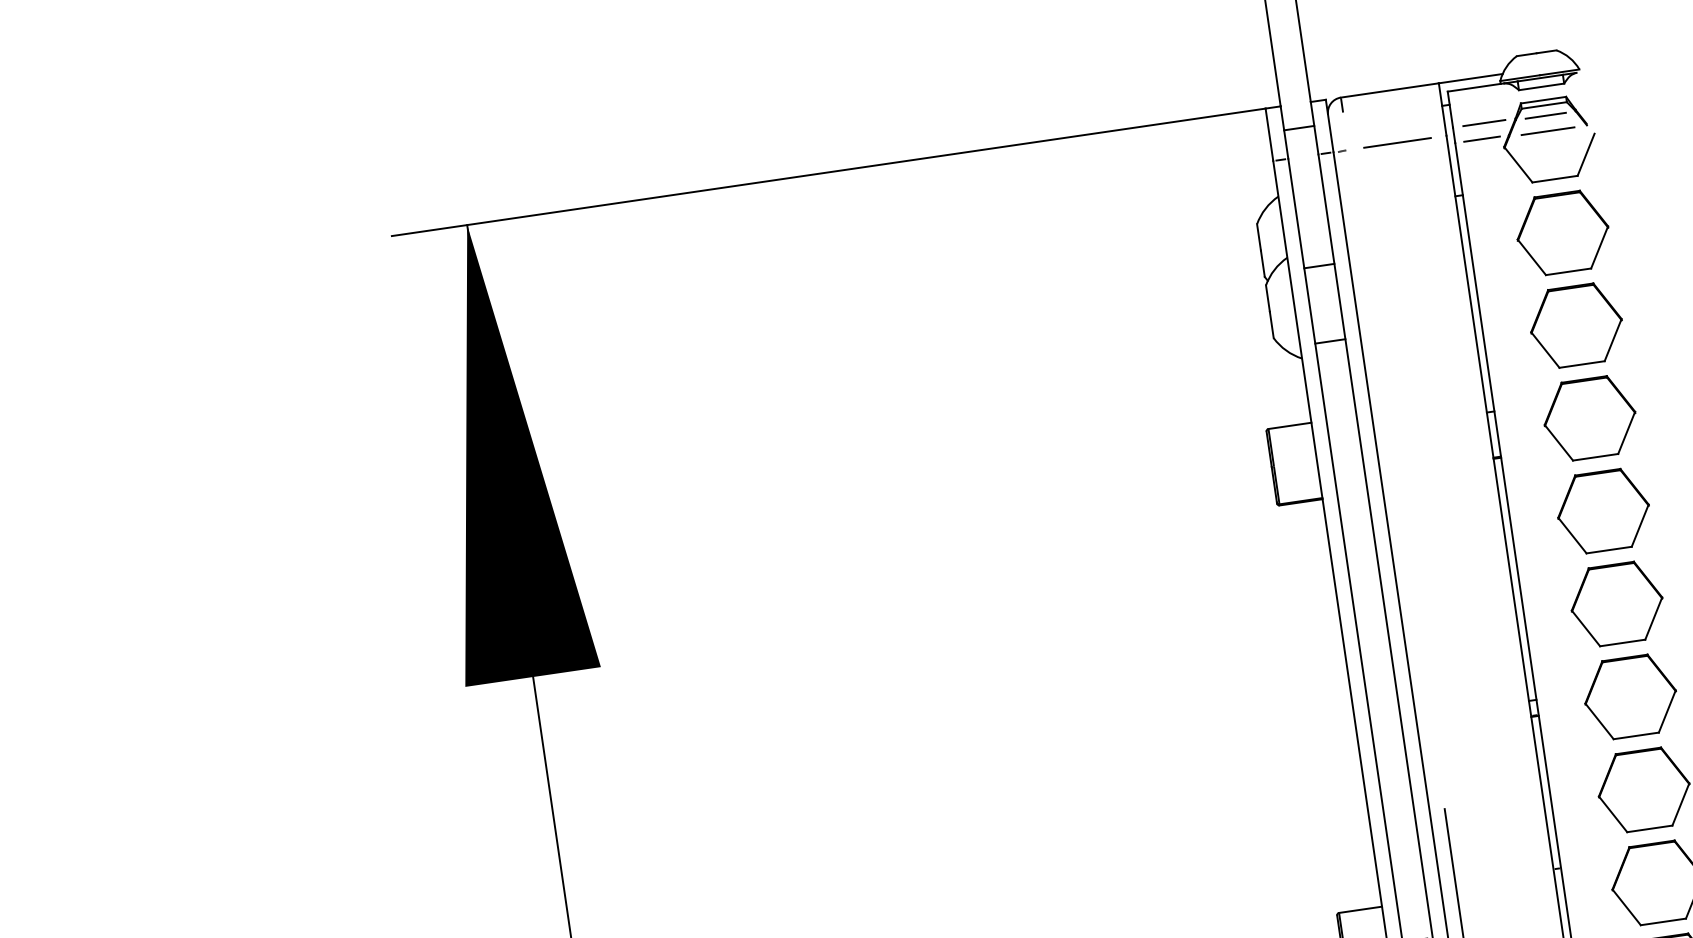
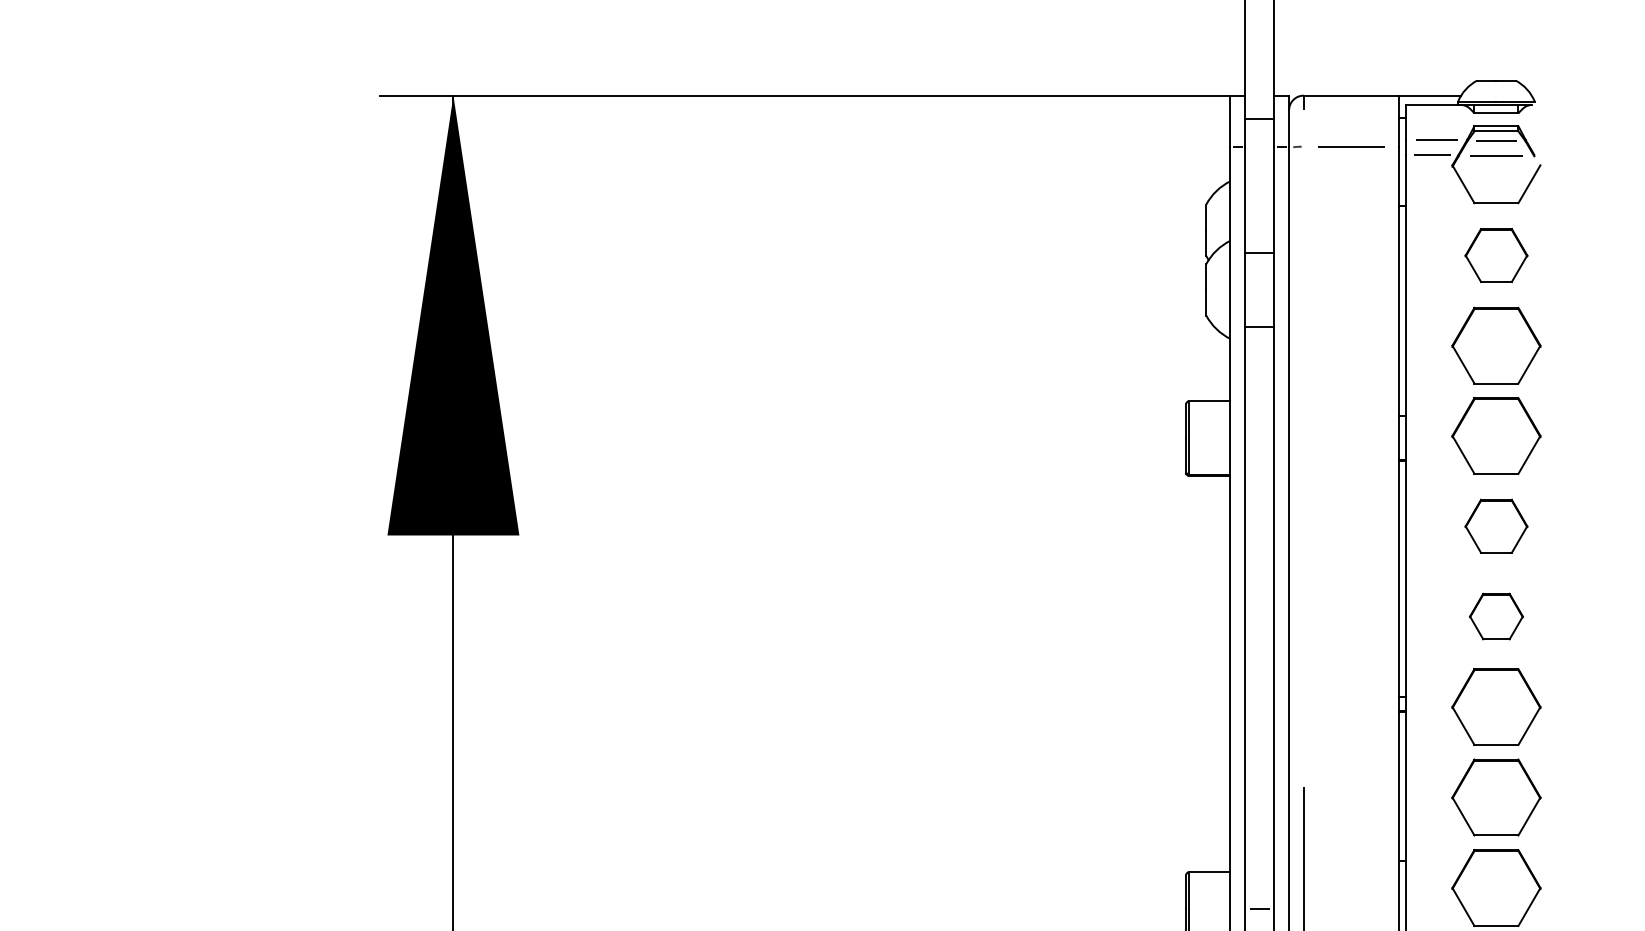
part: (1562, 232) -> (1496, 255), size x0.7
part: (1603, 511) -> (1496, 526), size x0.7
part: (1617, 603) -> (1496, 616), size x0.6

